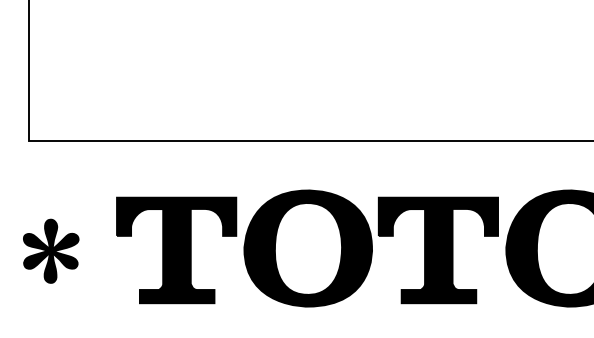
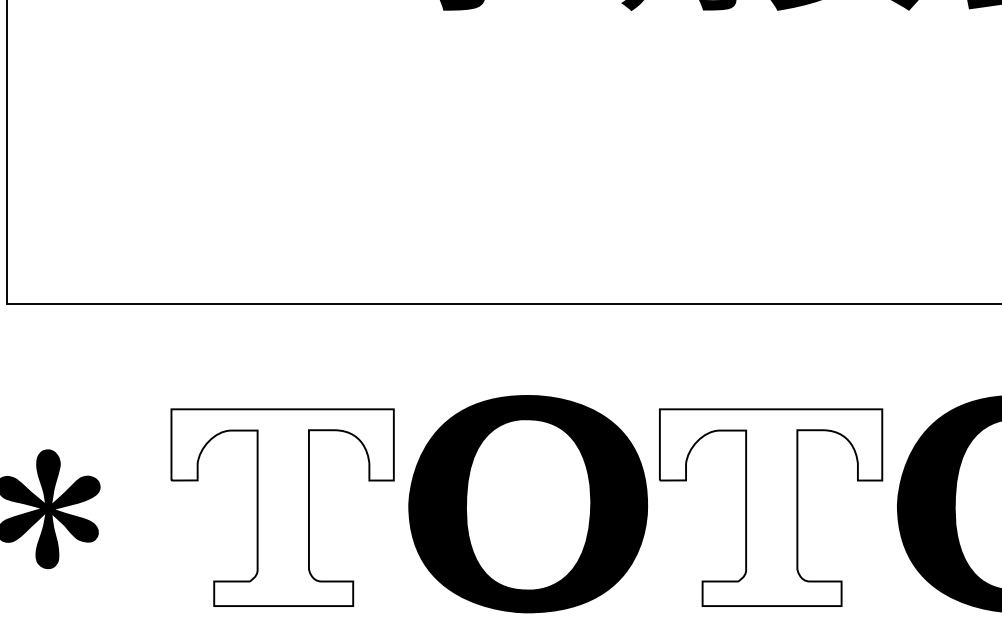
fill: (176, 250) -> (282, 507), removed
fill: (438, 250) -> (771, 507), removed

